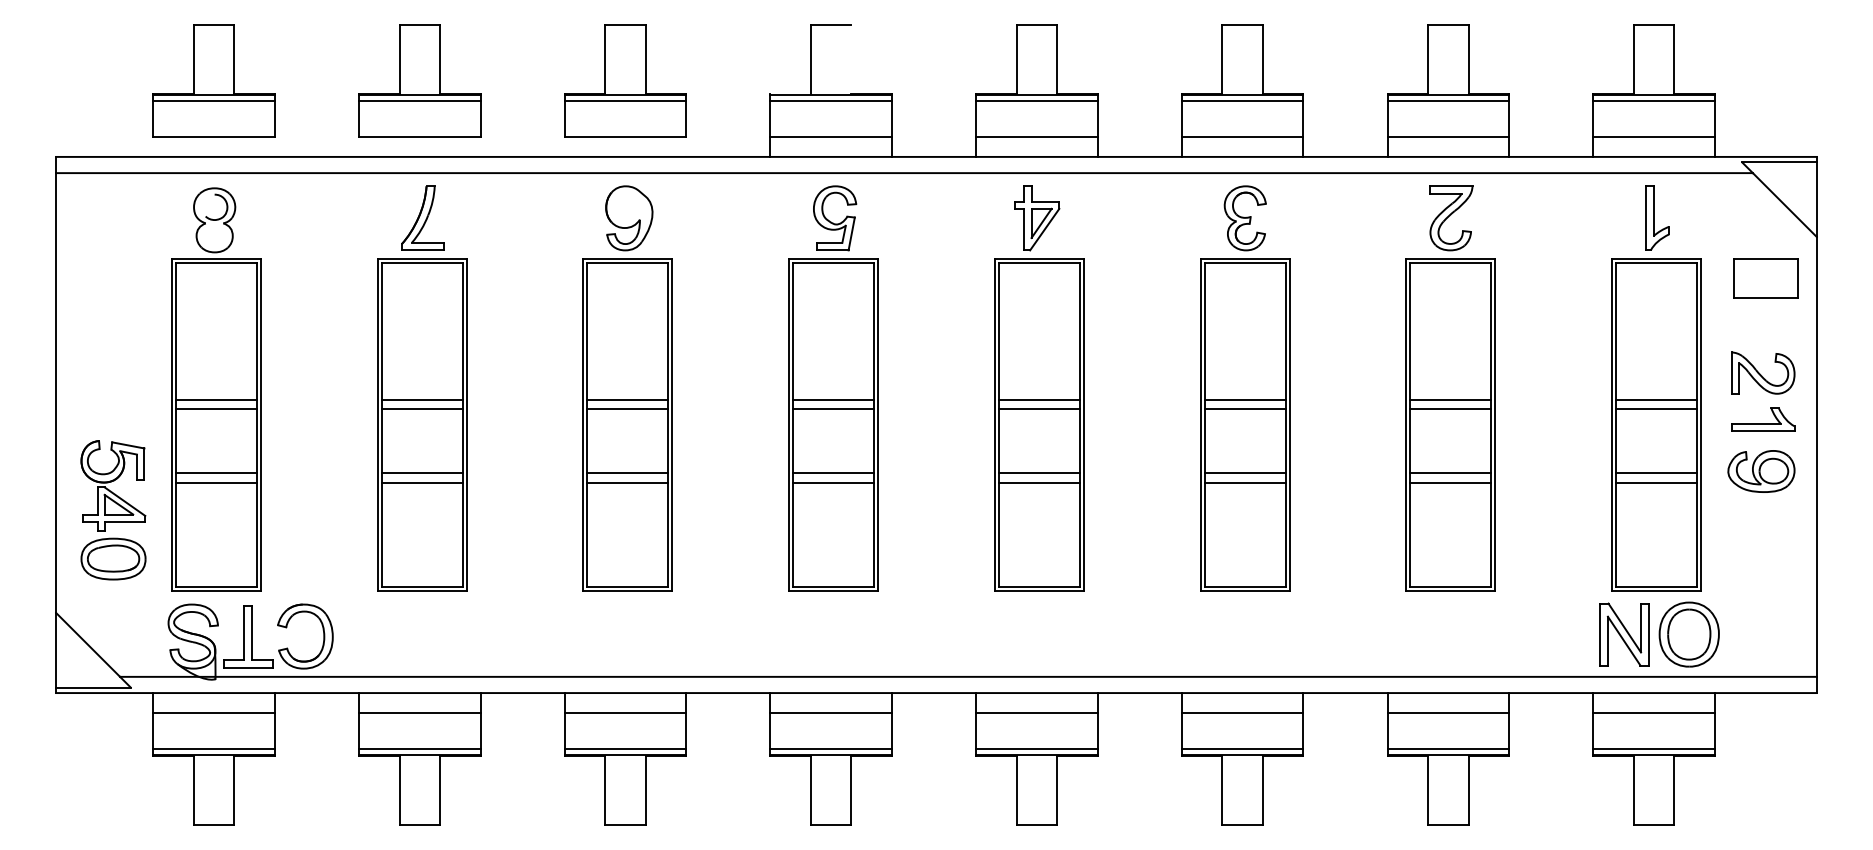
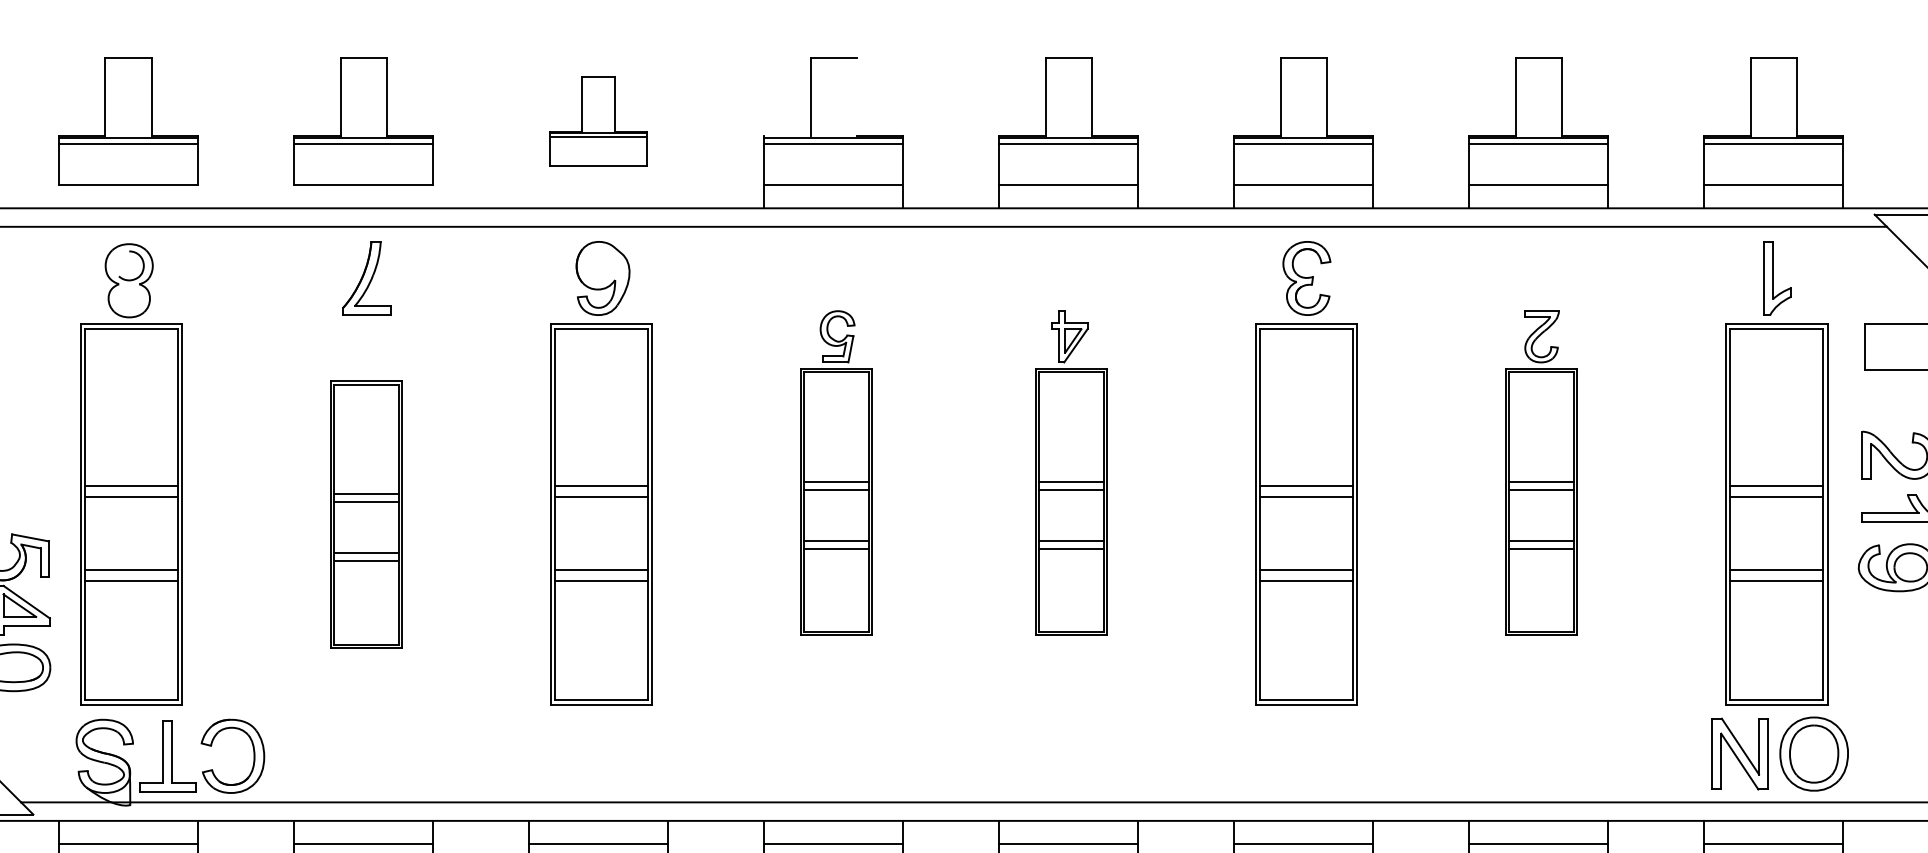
part: (625, 80) -> (598, 120), size x0.7
part: (833, 388) -> (836, 472), size x0.7
part: (1039, 388) -> (1071, 472), size x0.7
part: (1450, 388) -> (1541, 472), size x0.7
part: (422, 424) -> (366, 514), size x0.7

